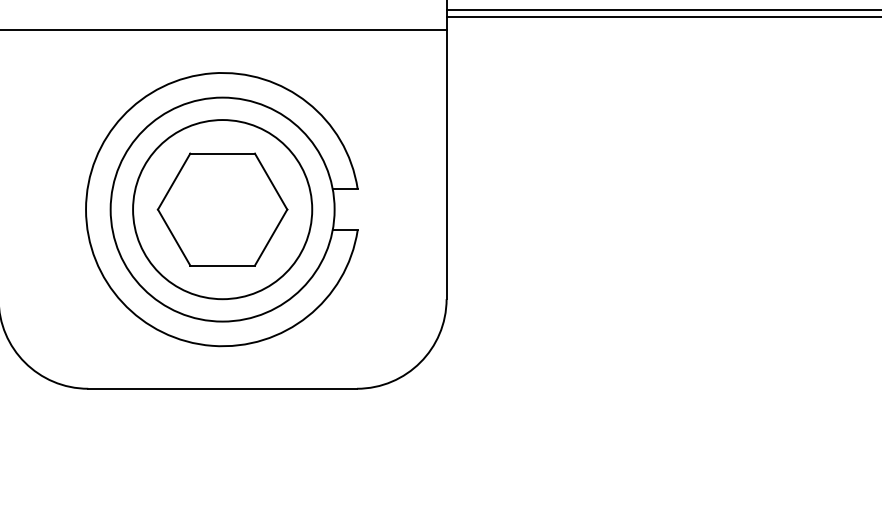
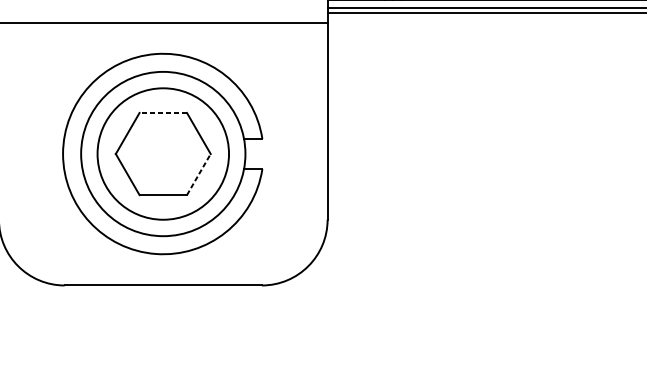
line: (222, 153) -> (163, 112), solid -> dashed
line: (271, 237) -> (199, 174), solid -> dashed

